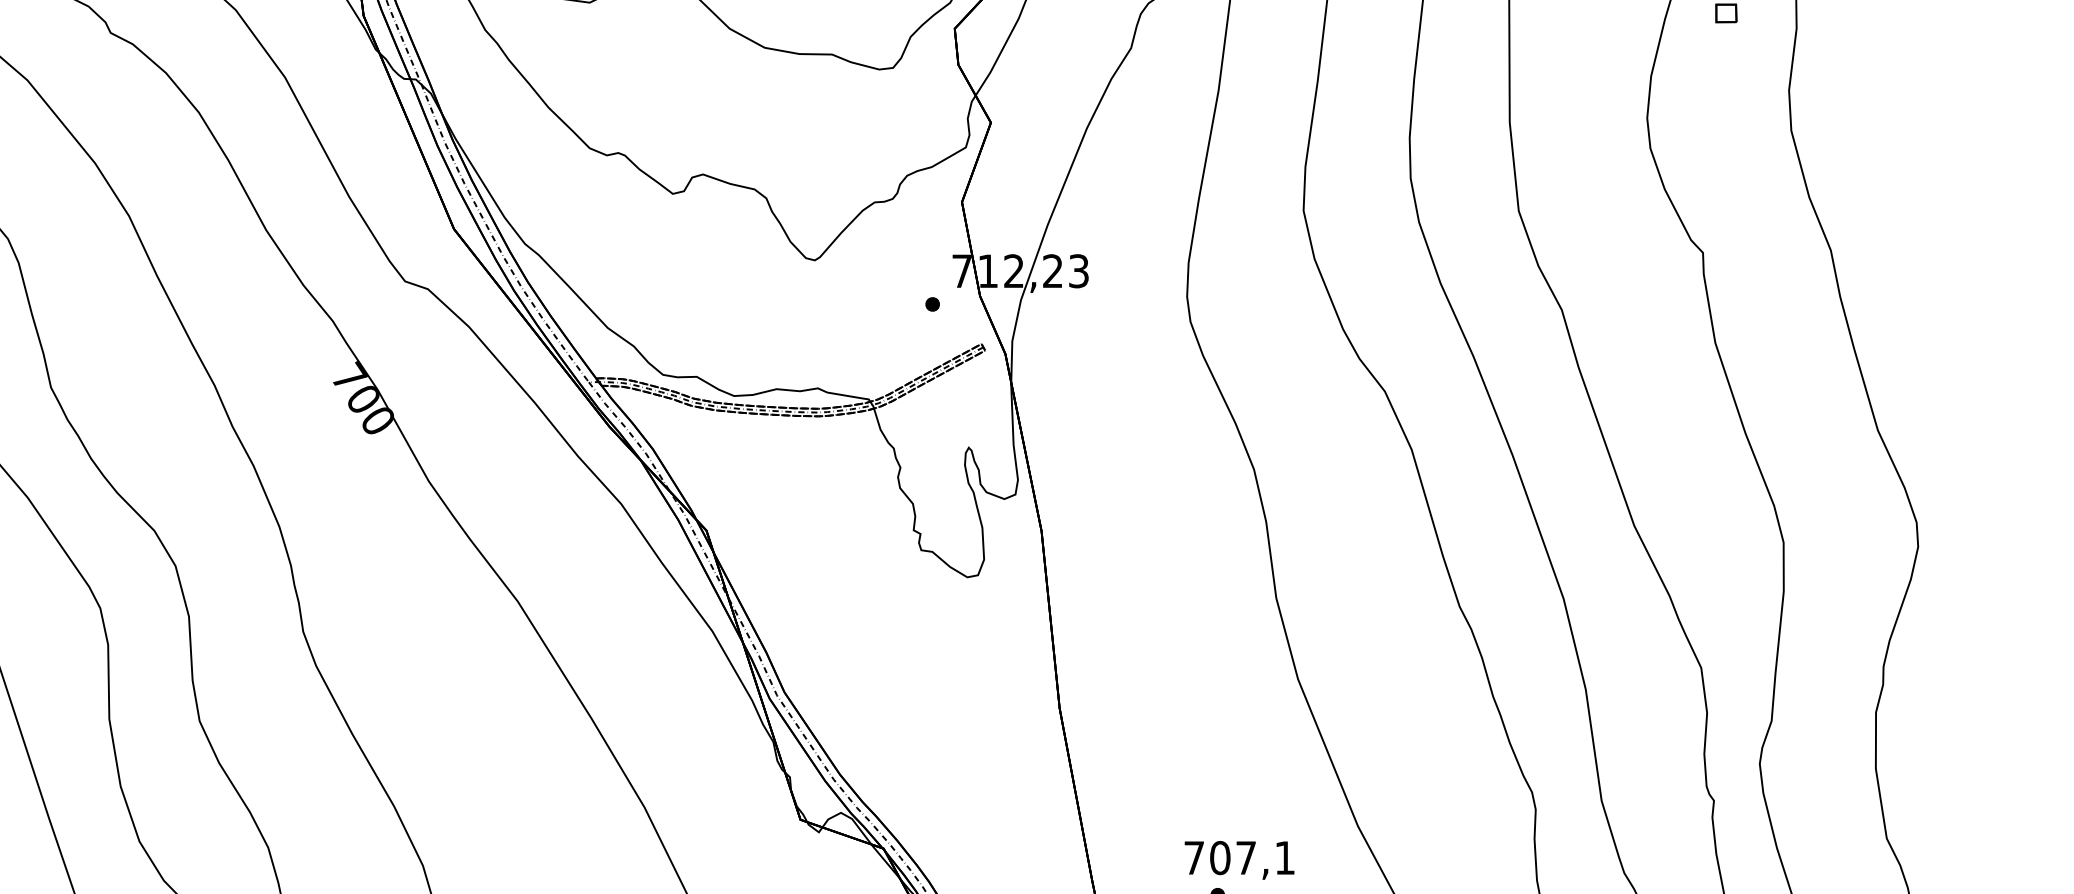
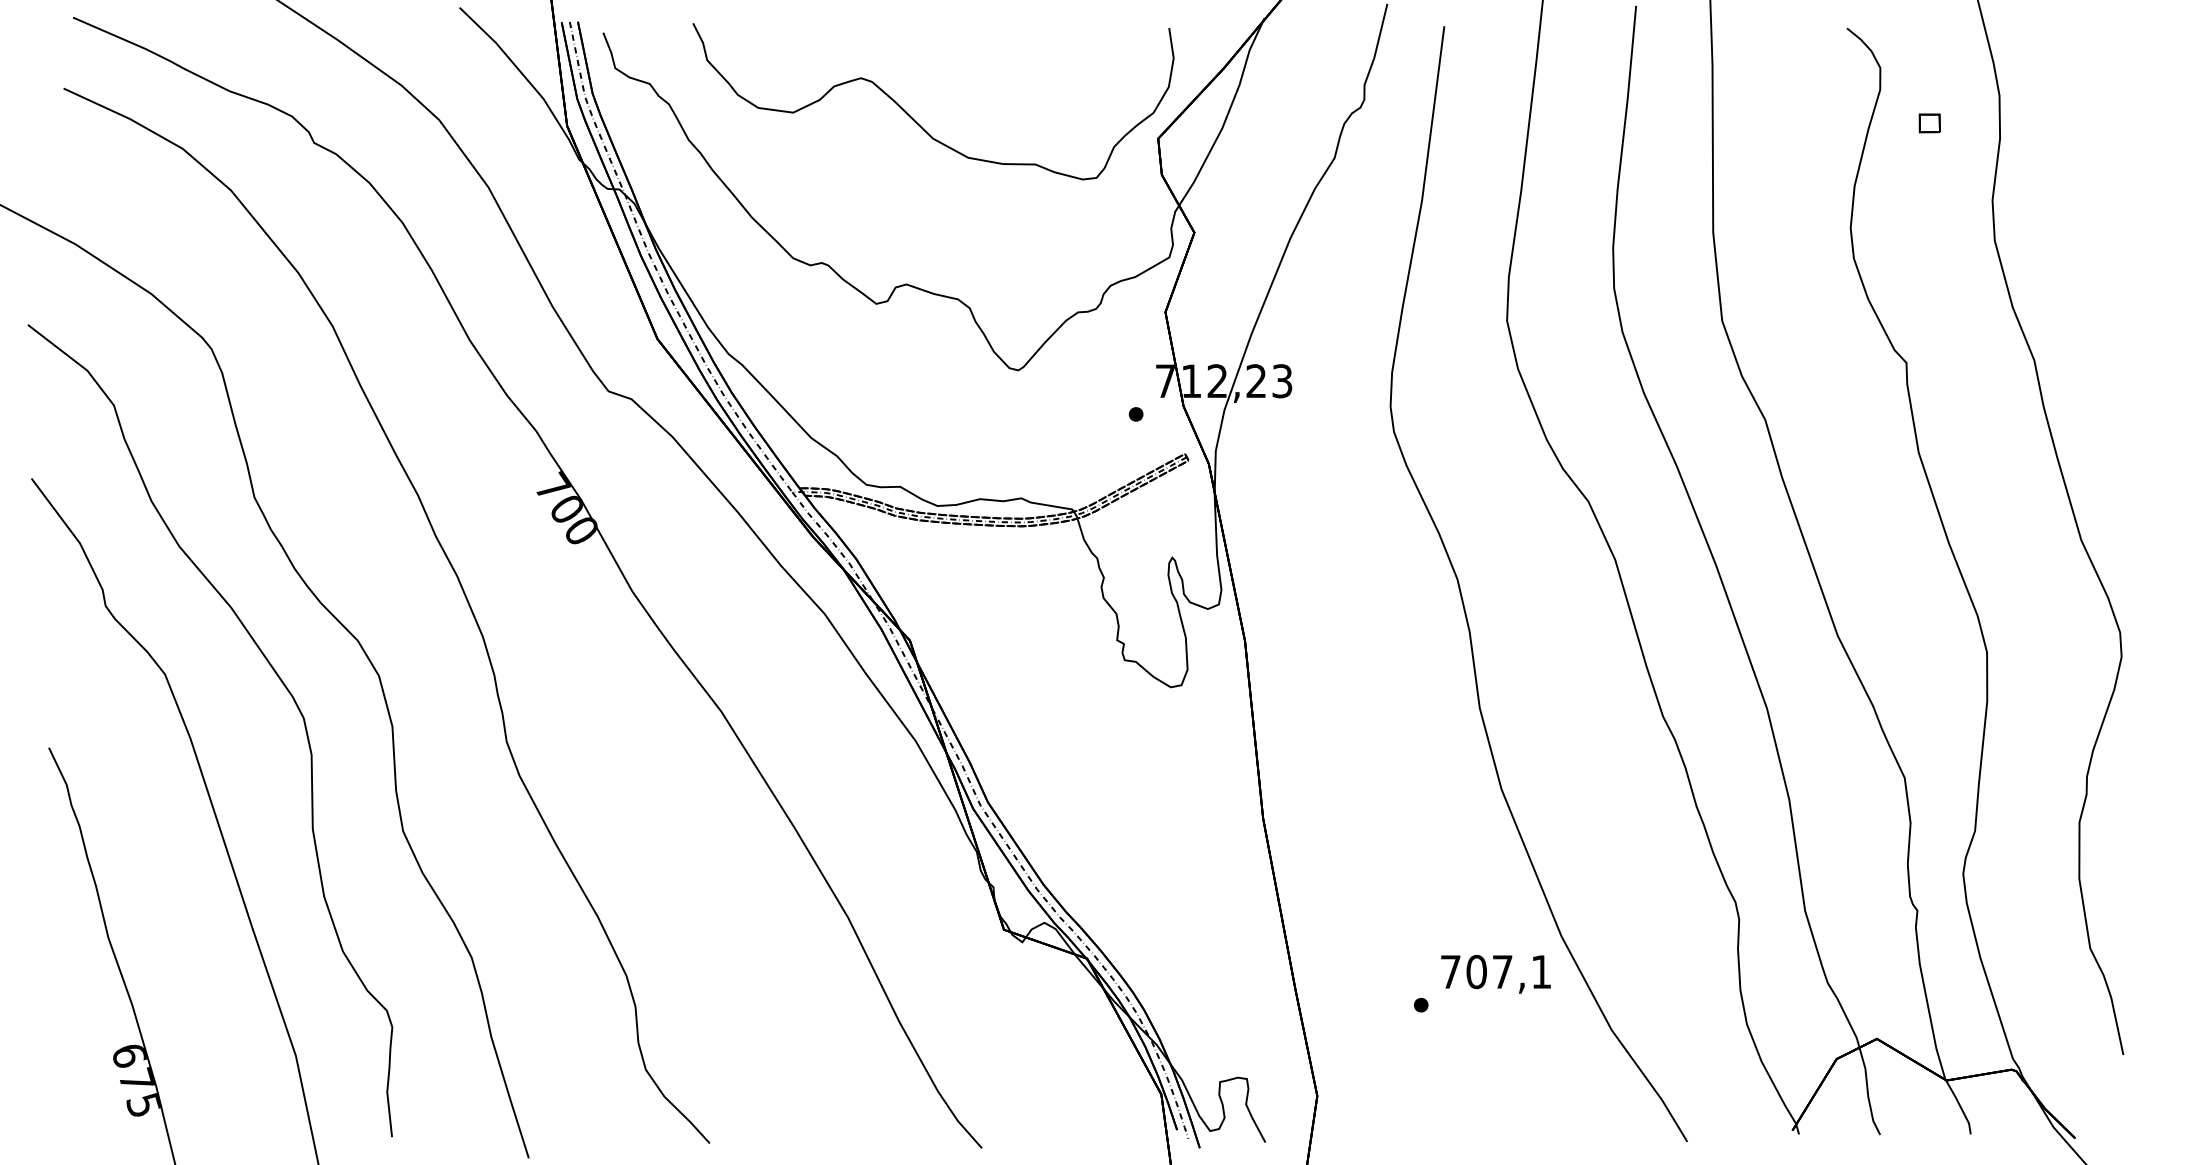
text: (1239, 860) -> (1495, 974), moved

